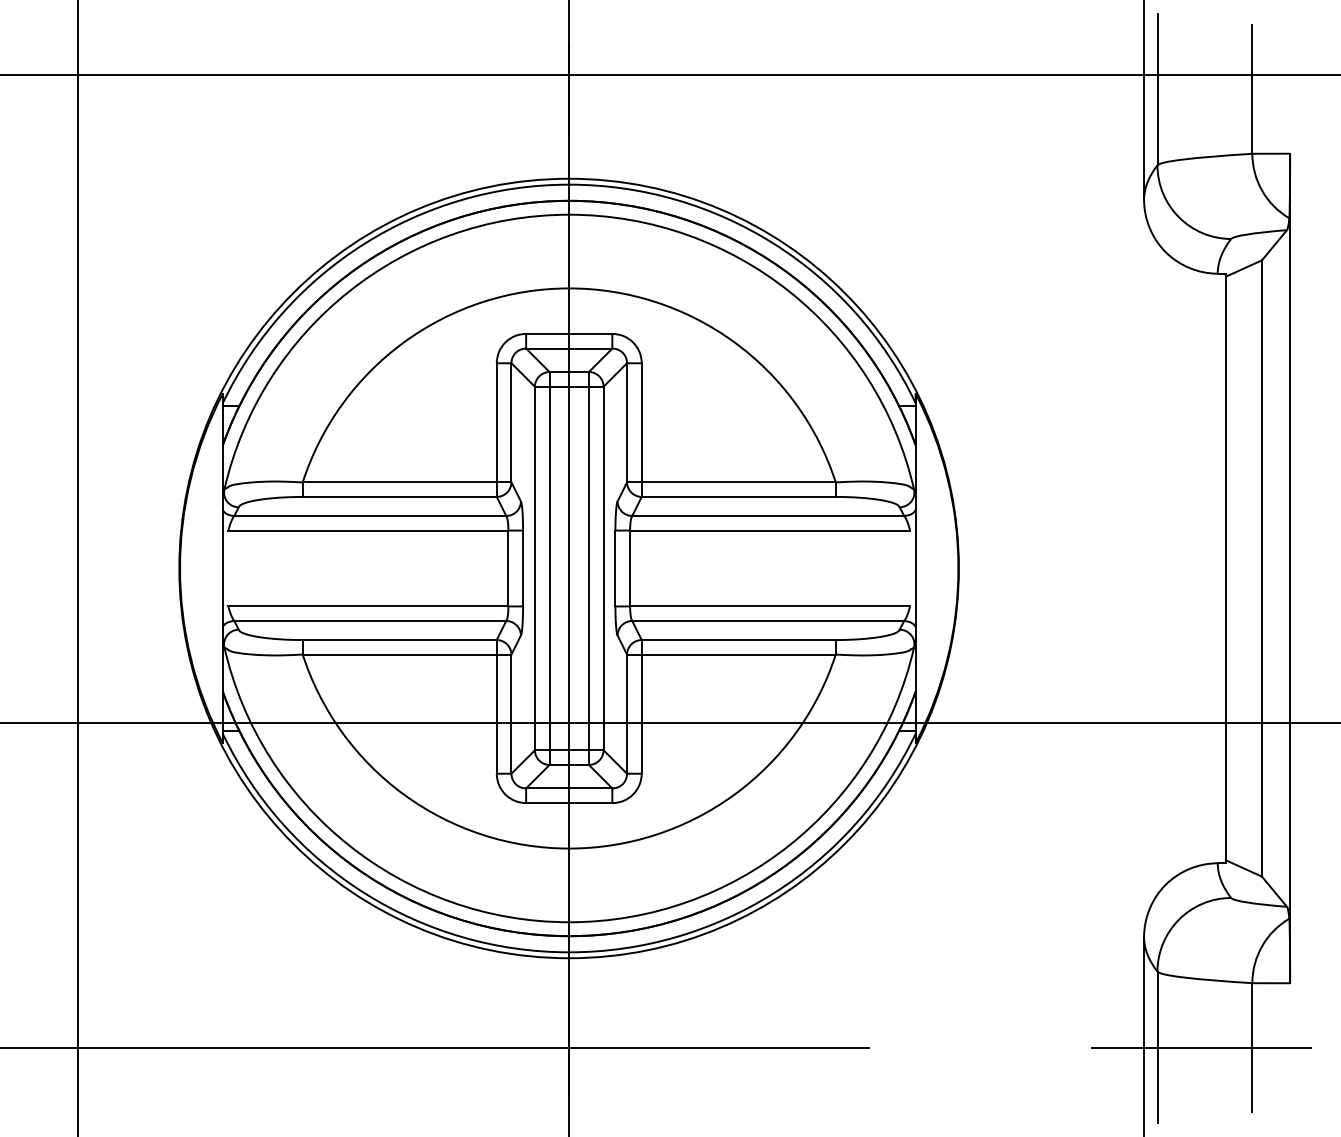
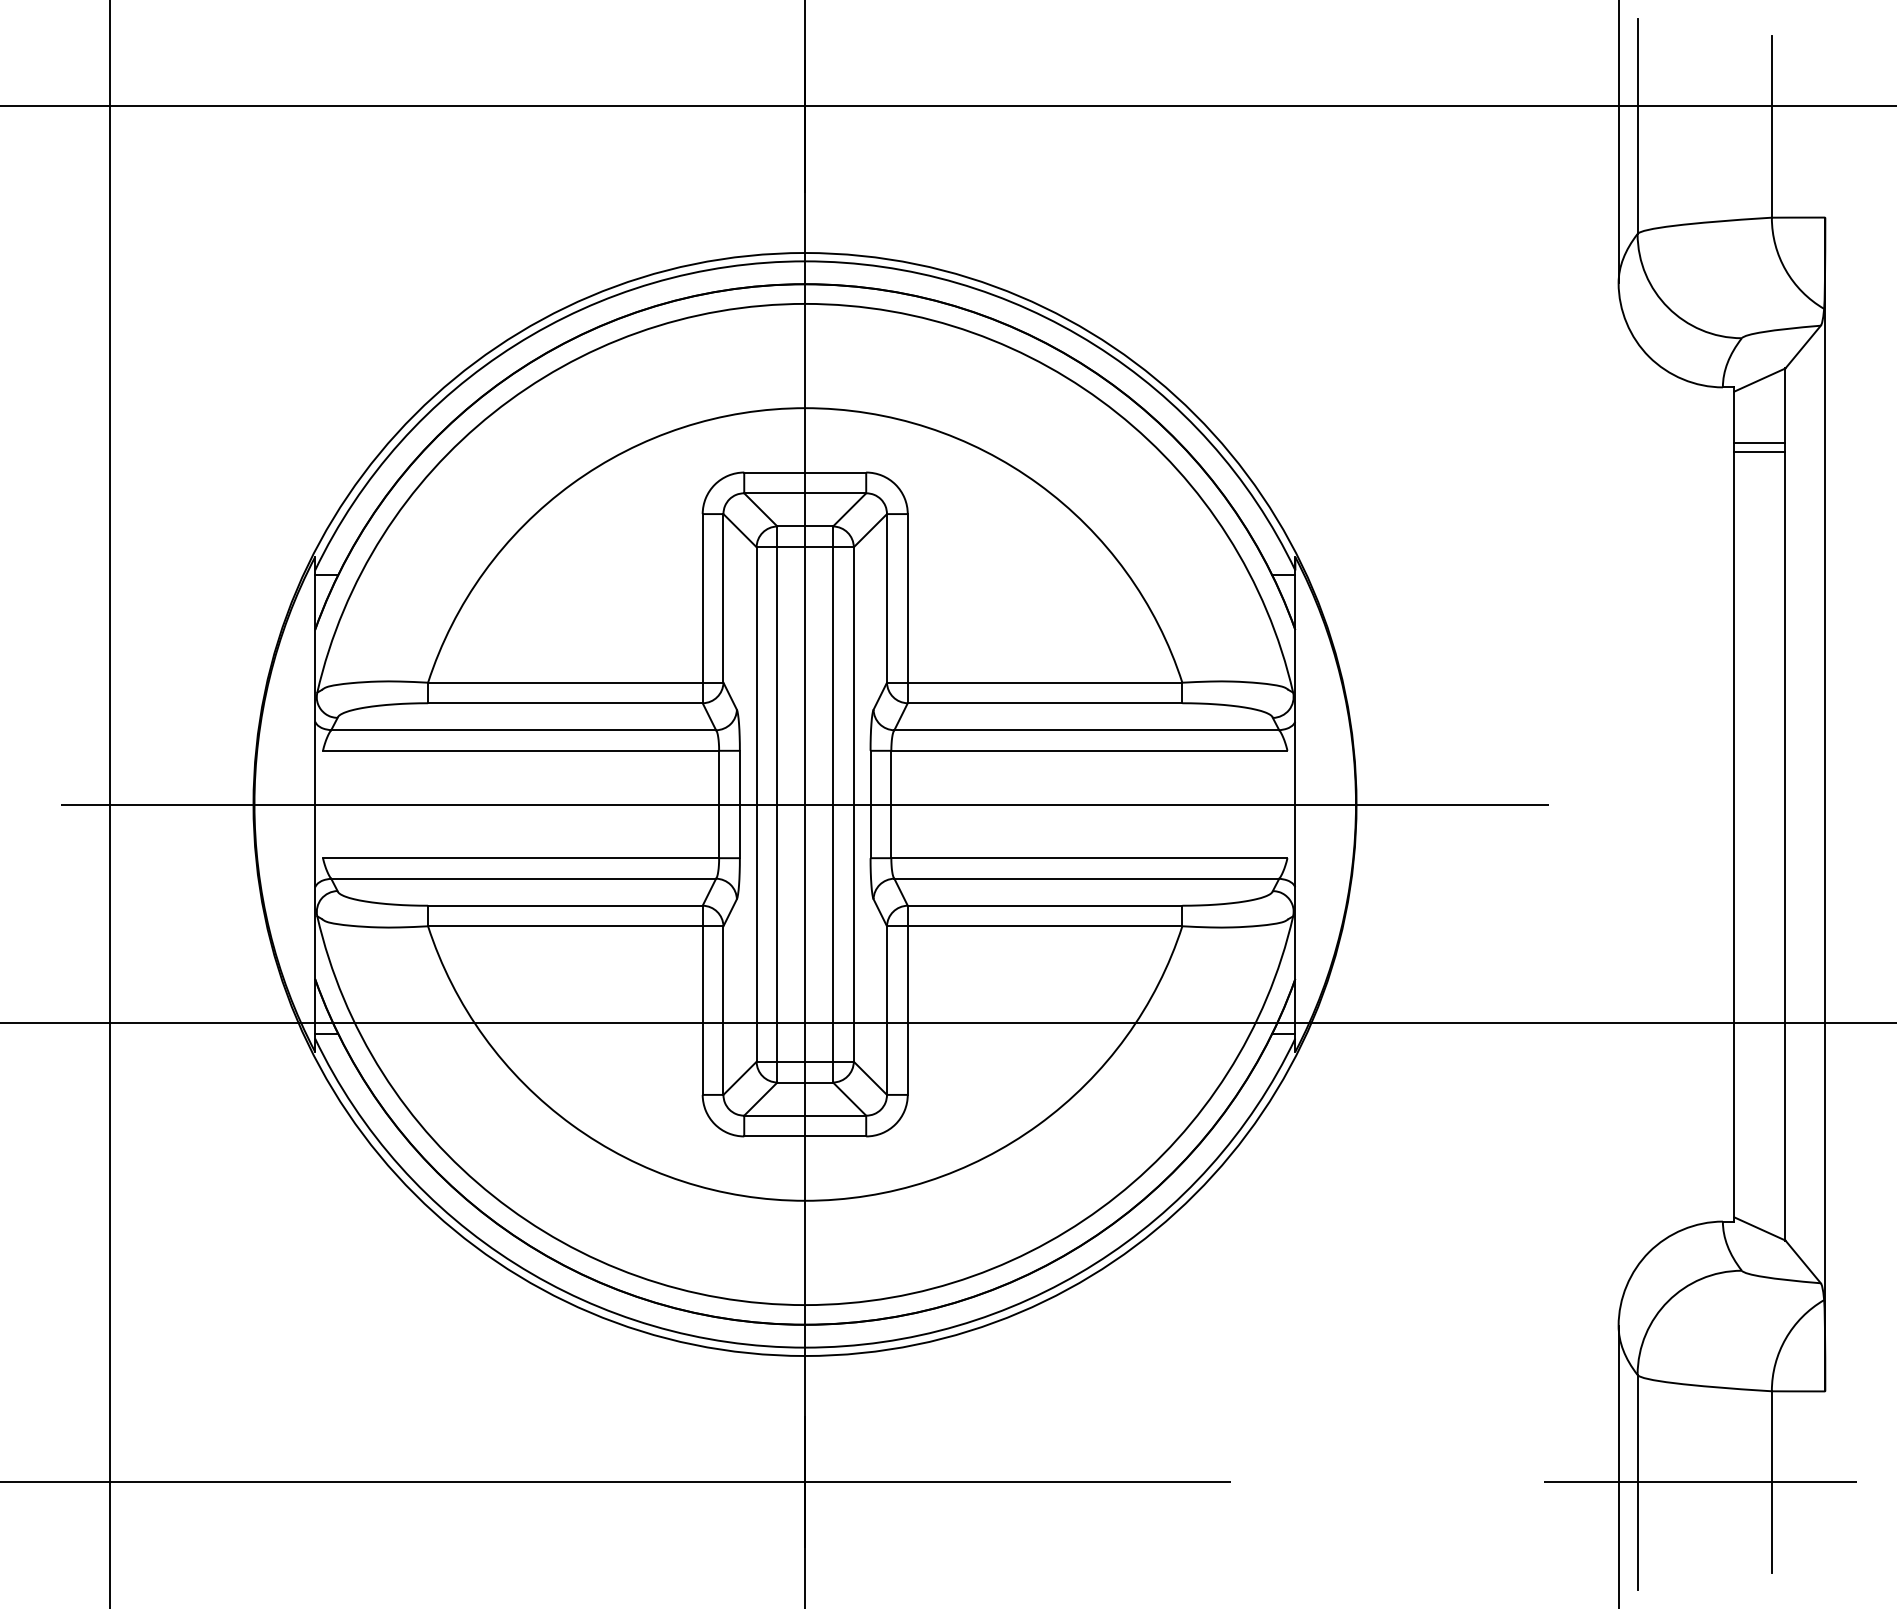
line: (1243, 313) -> (1759, 443), added
line: (1243, 319) -> (1759, 452), added
line: (569, 568) -> (805, 804), added

